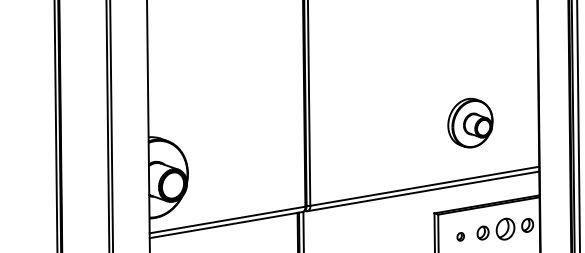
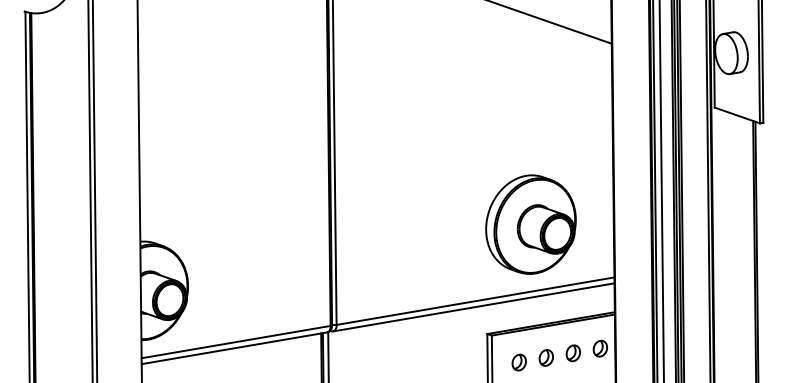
part: (470, 123) -> (530, 224), size x1.67
part: (504, 229) -> (572, 353), size x0.62
part: (460, 236) -> (518, 362), size x1.67

